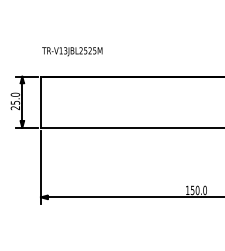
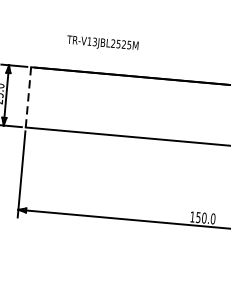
text: (72, 51) -> (102, 43), moved
line: (40, 101) -> (27, 96), solid -> dashed

